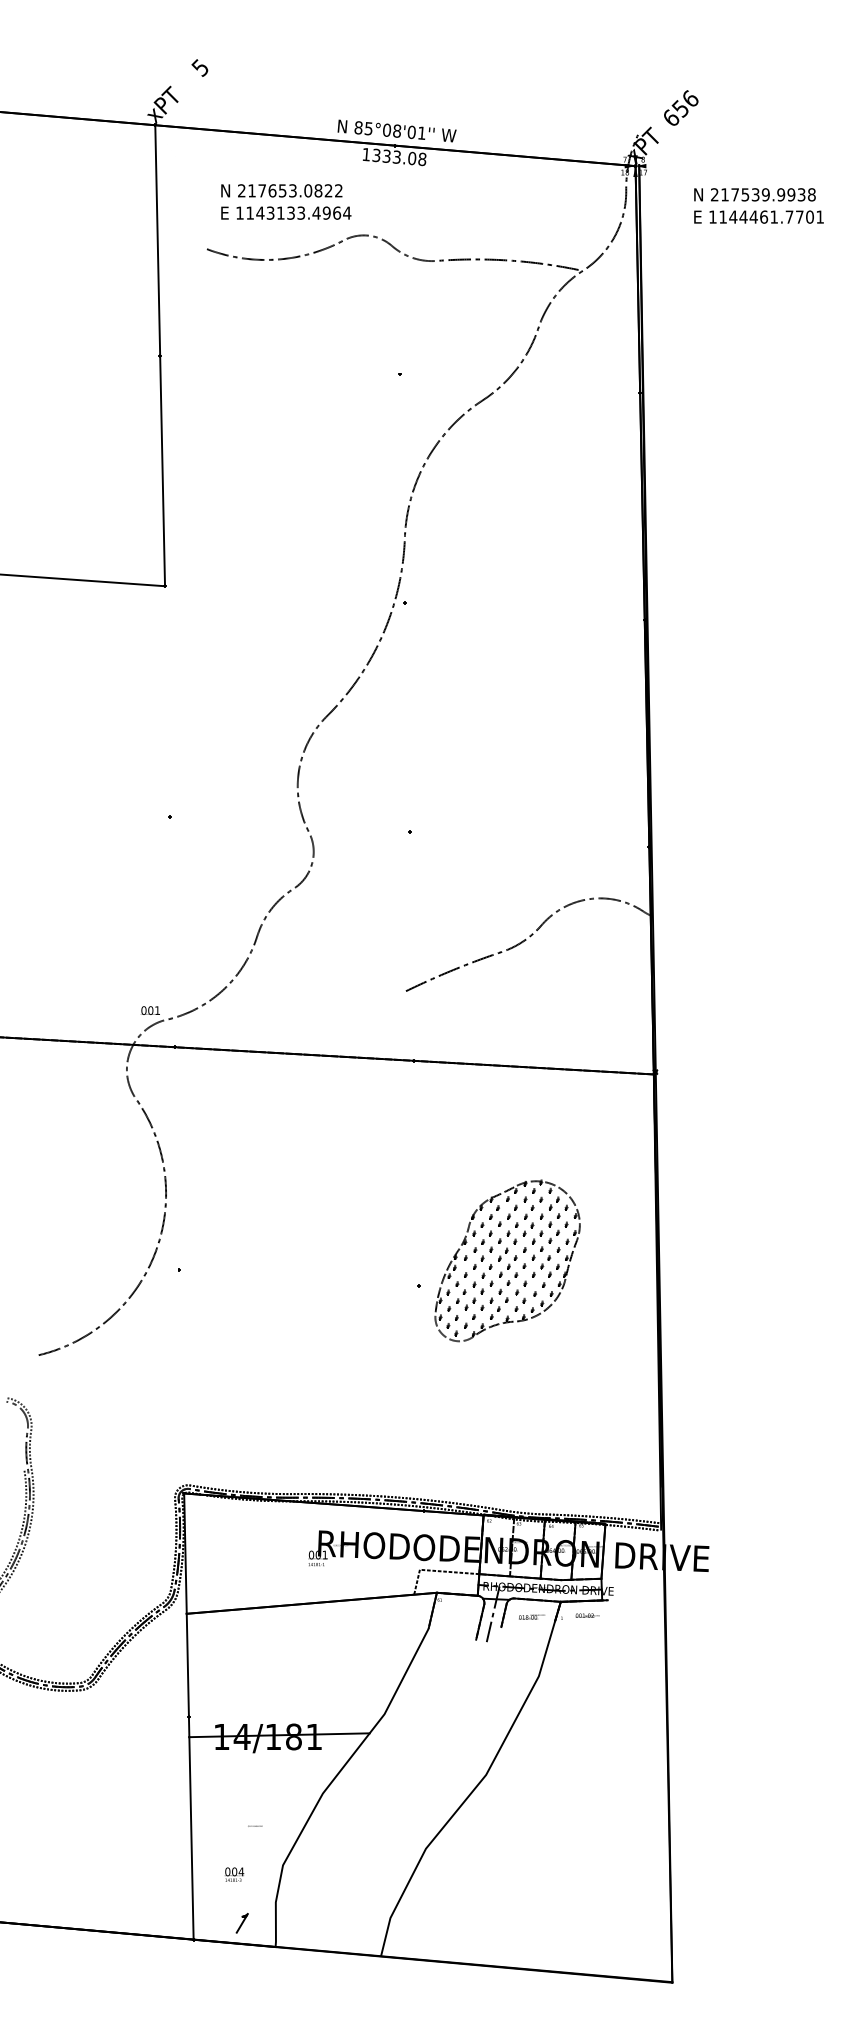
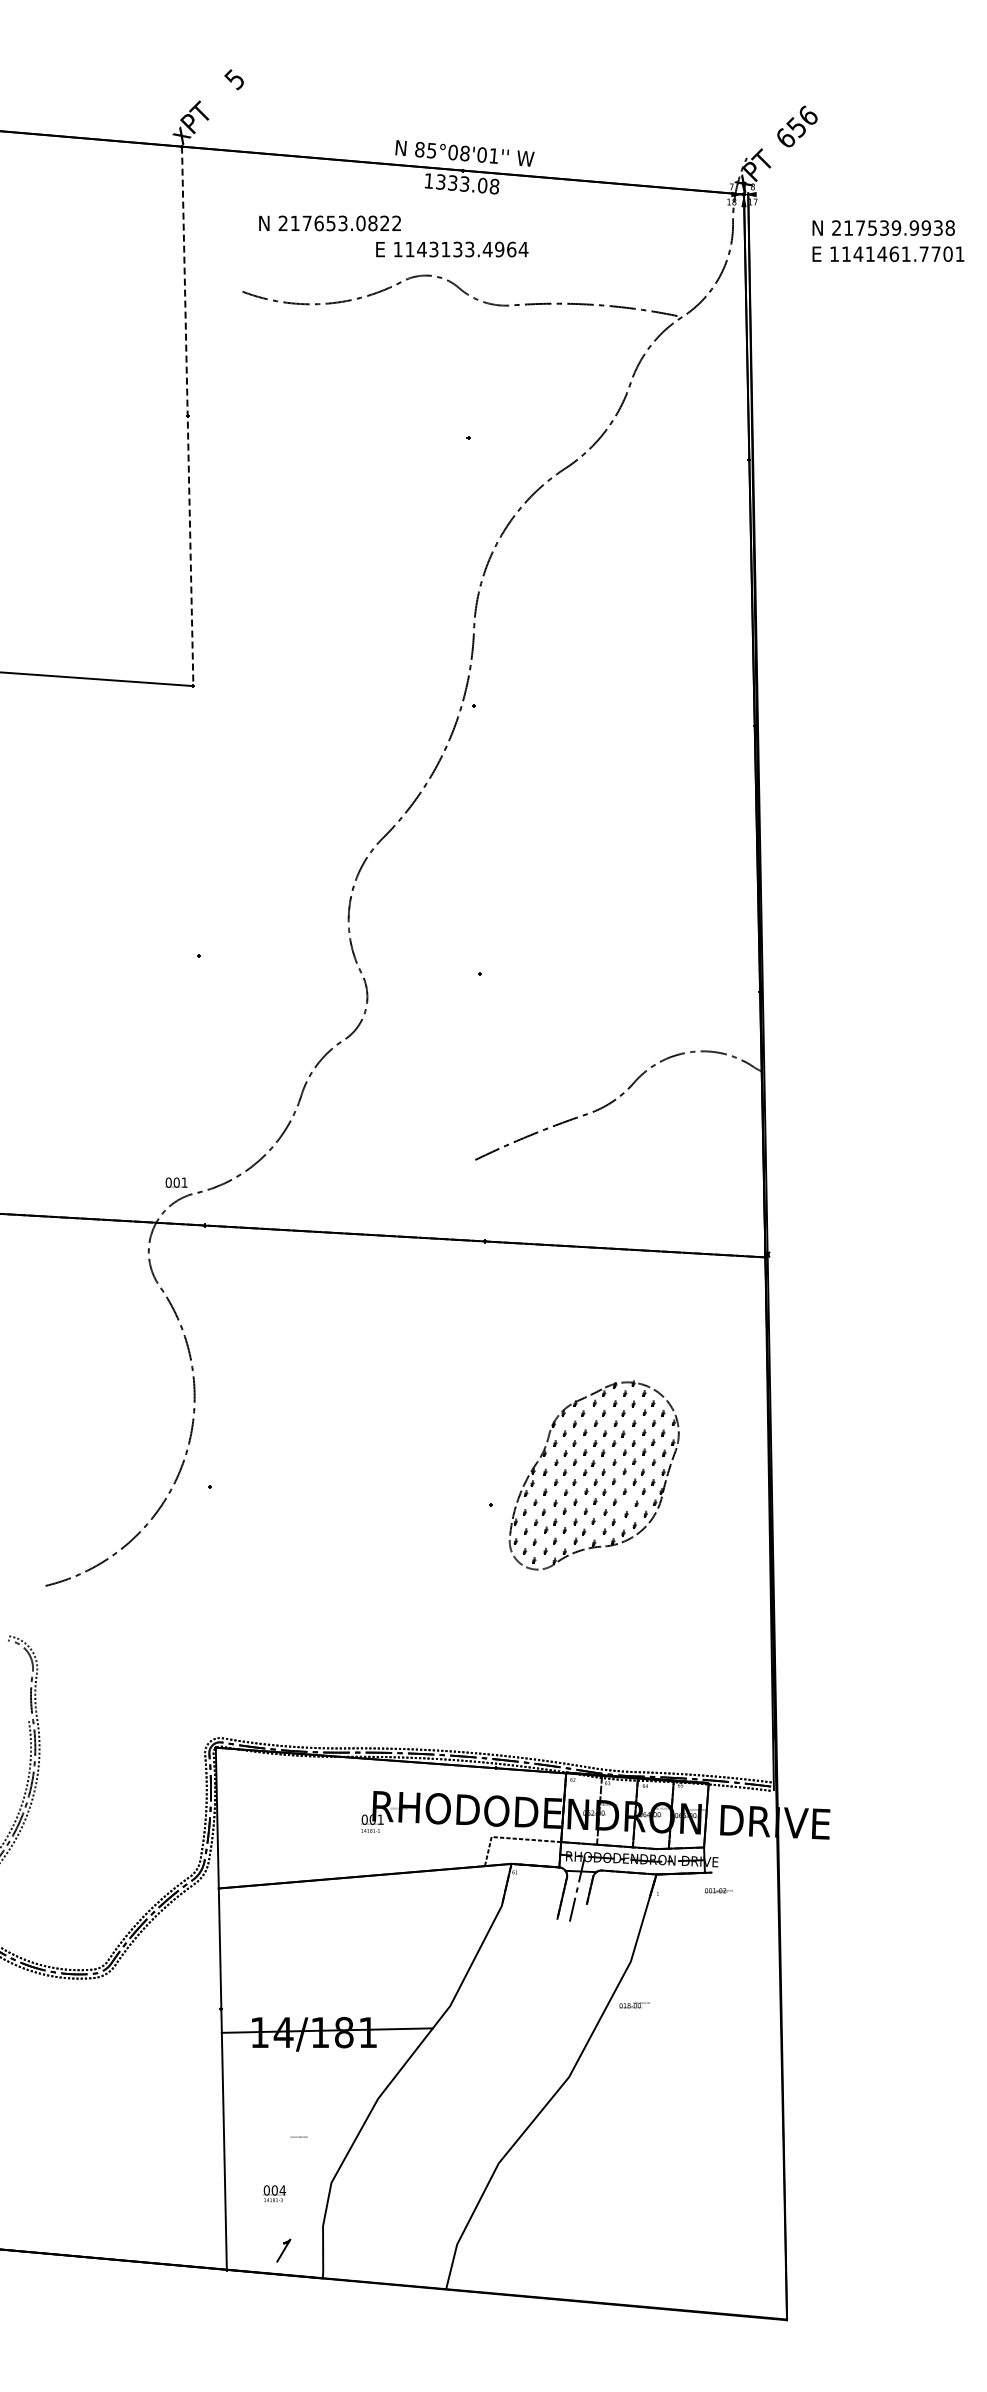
text: (286, 213) -> (452, 249), moved
text: (743, 216) -> (870, 253), 1144461.7701 -> 1141461.7701
line: (159, 355) -> (187, 416), solid -> dashed
text: (587, 1615) -> (718, 1890), moved
text: (531, 1617) -> (634, 2005), moved

